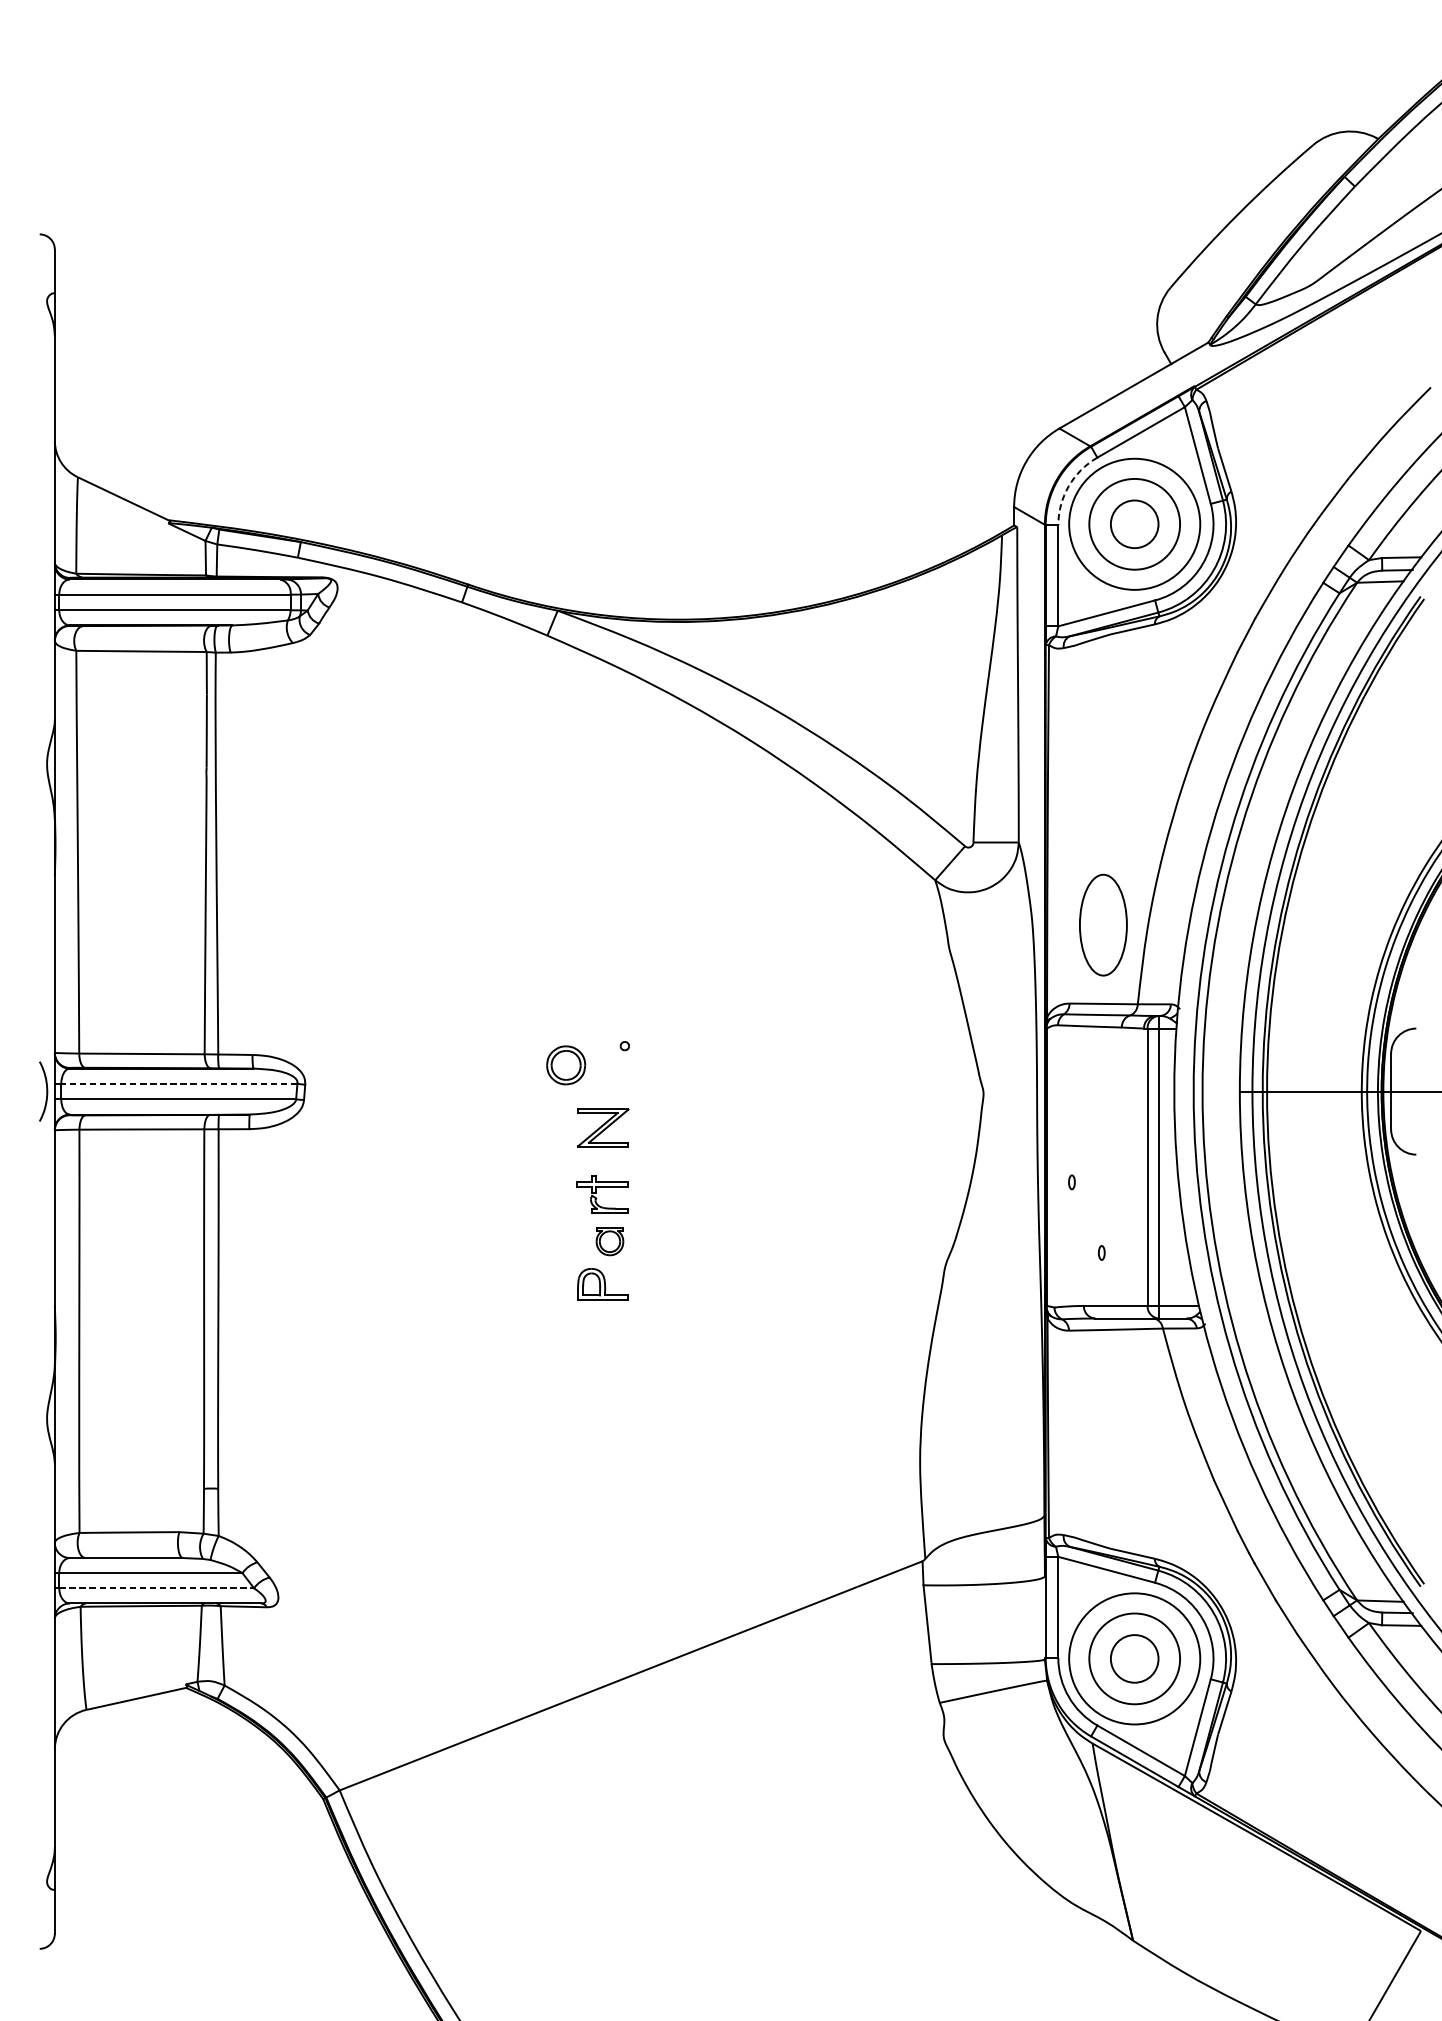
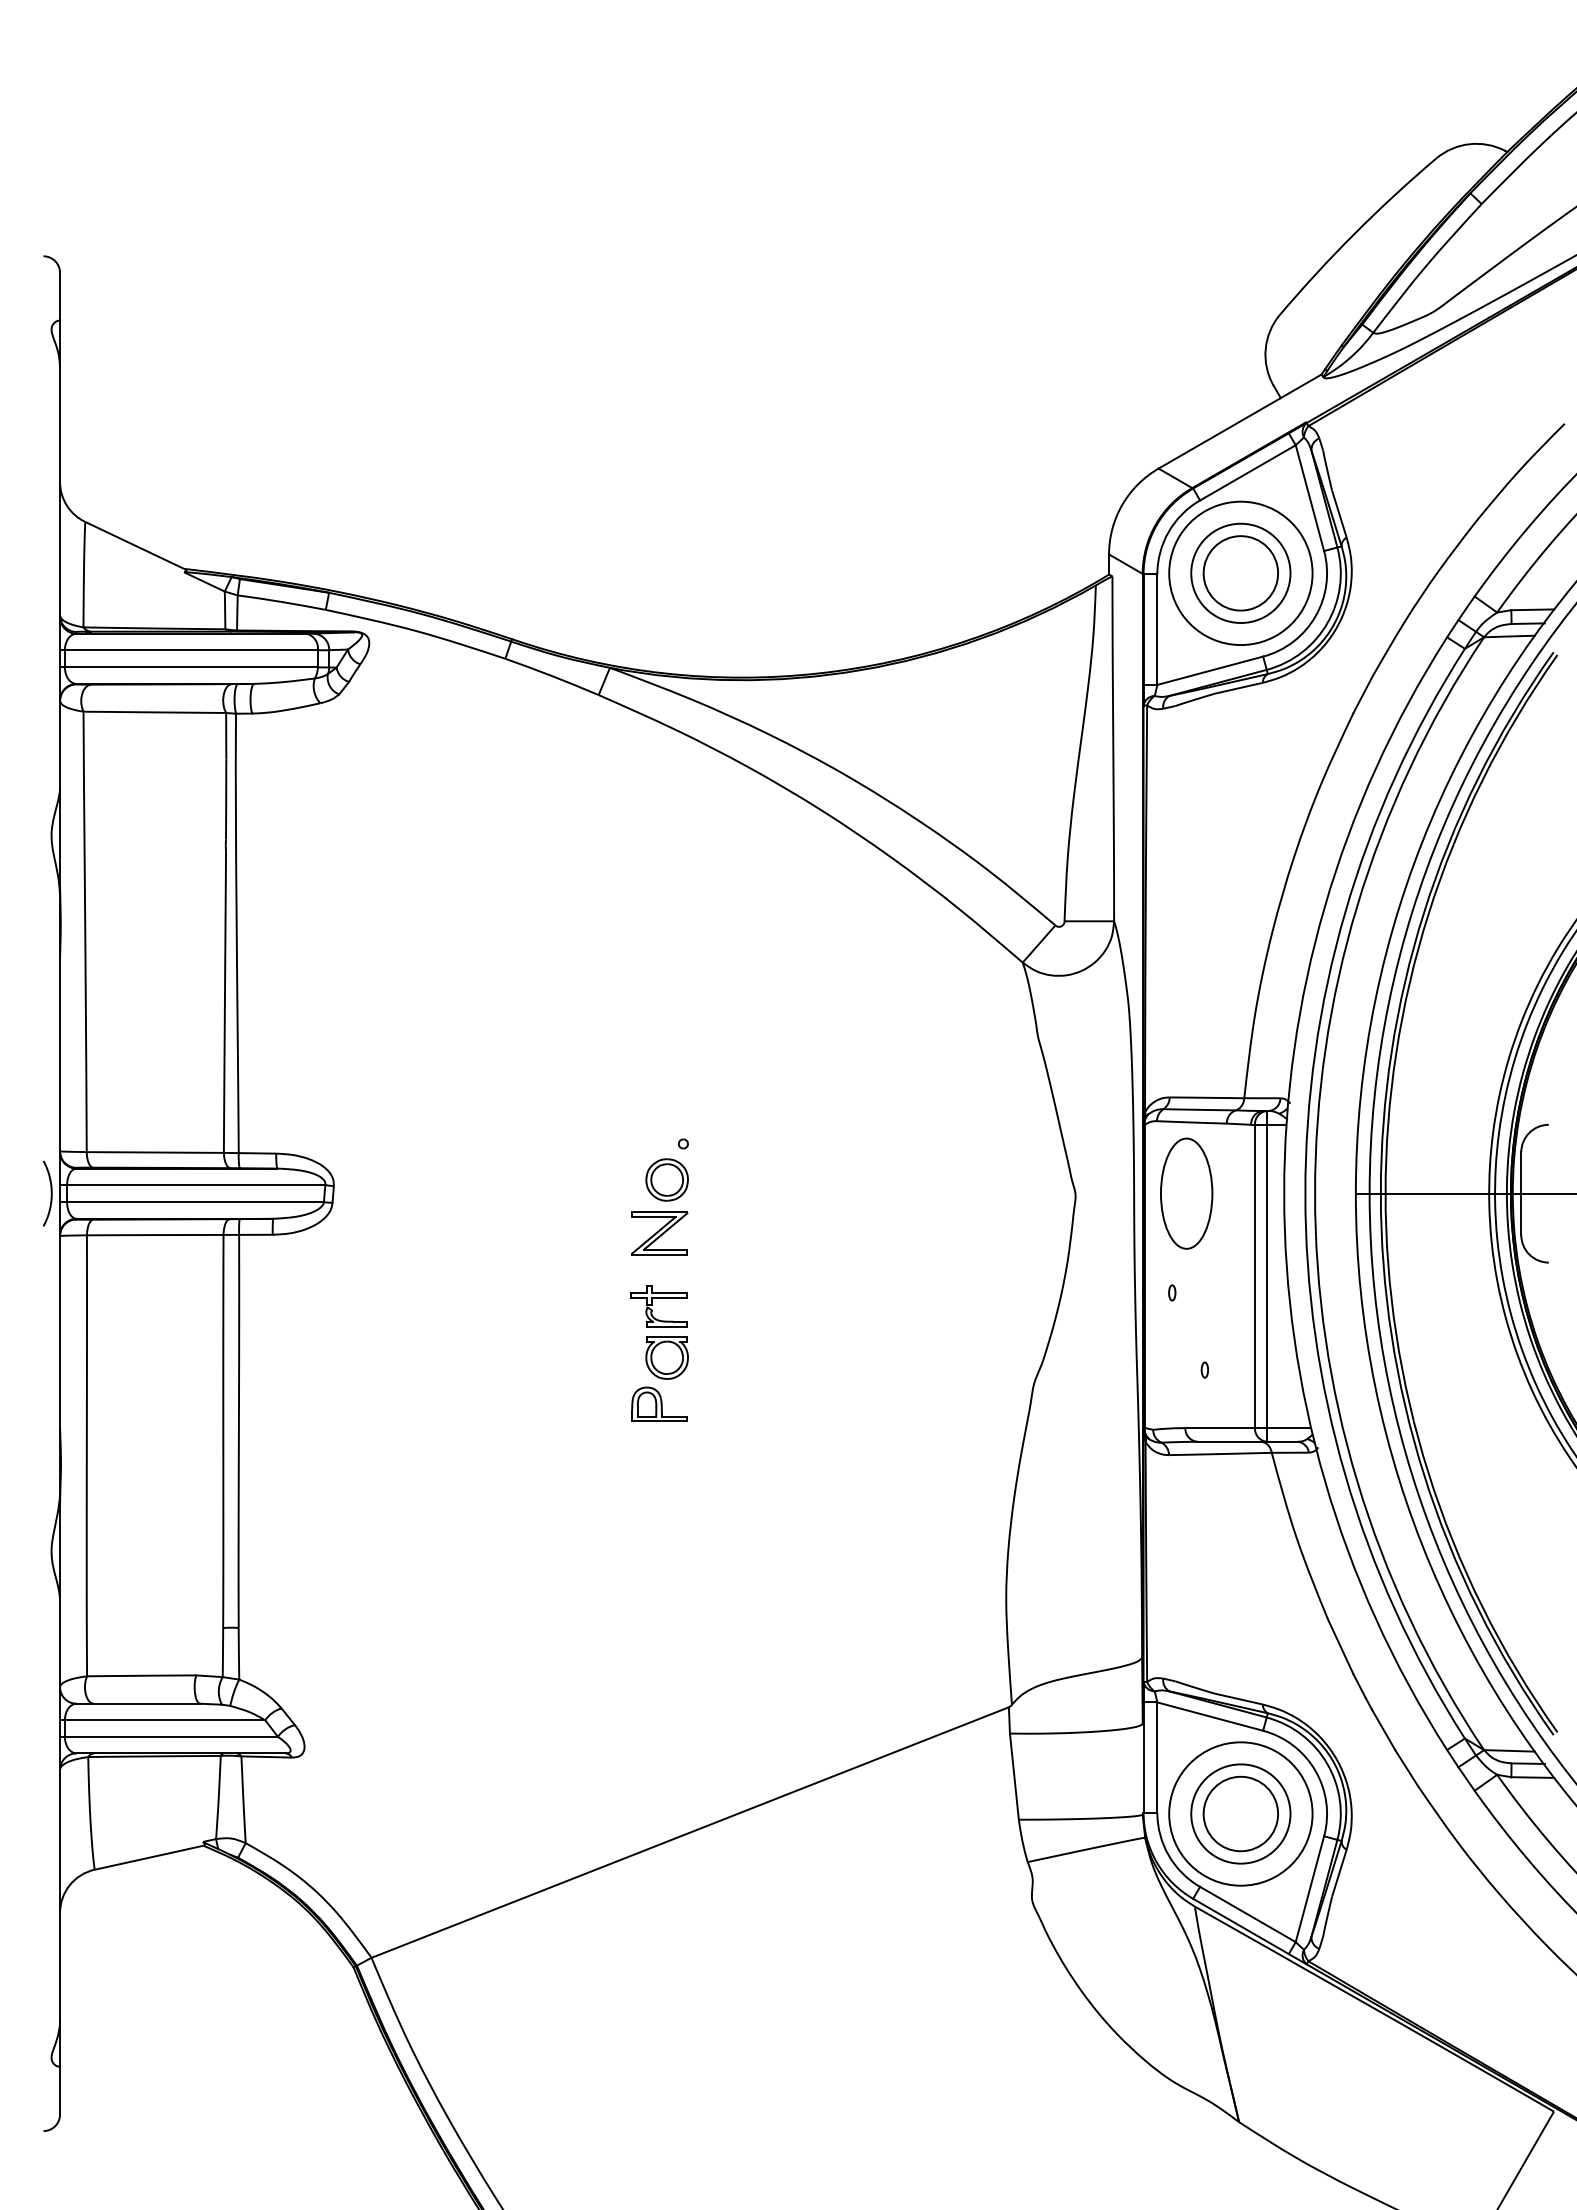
arc: (1068, 486) -> (1168, 531), dashed -> solid
circle: (1134, 524) -> (1240, 573), size x1.43
part: (1103, 924) -> (1186, 1193), moved
part: (565, 1064) -> (666, 1179), moved
line: (178, 1084) -> (195, 1185), dashed -> solid
part: (609, 1241) -> (666, 1357), size x1.43
line: (156, 1588) -> (171, 1736), dashed -> solid
circle: (1134, 1658) -> (1240, 1813), size x1.43

